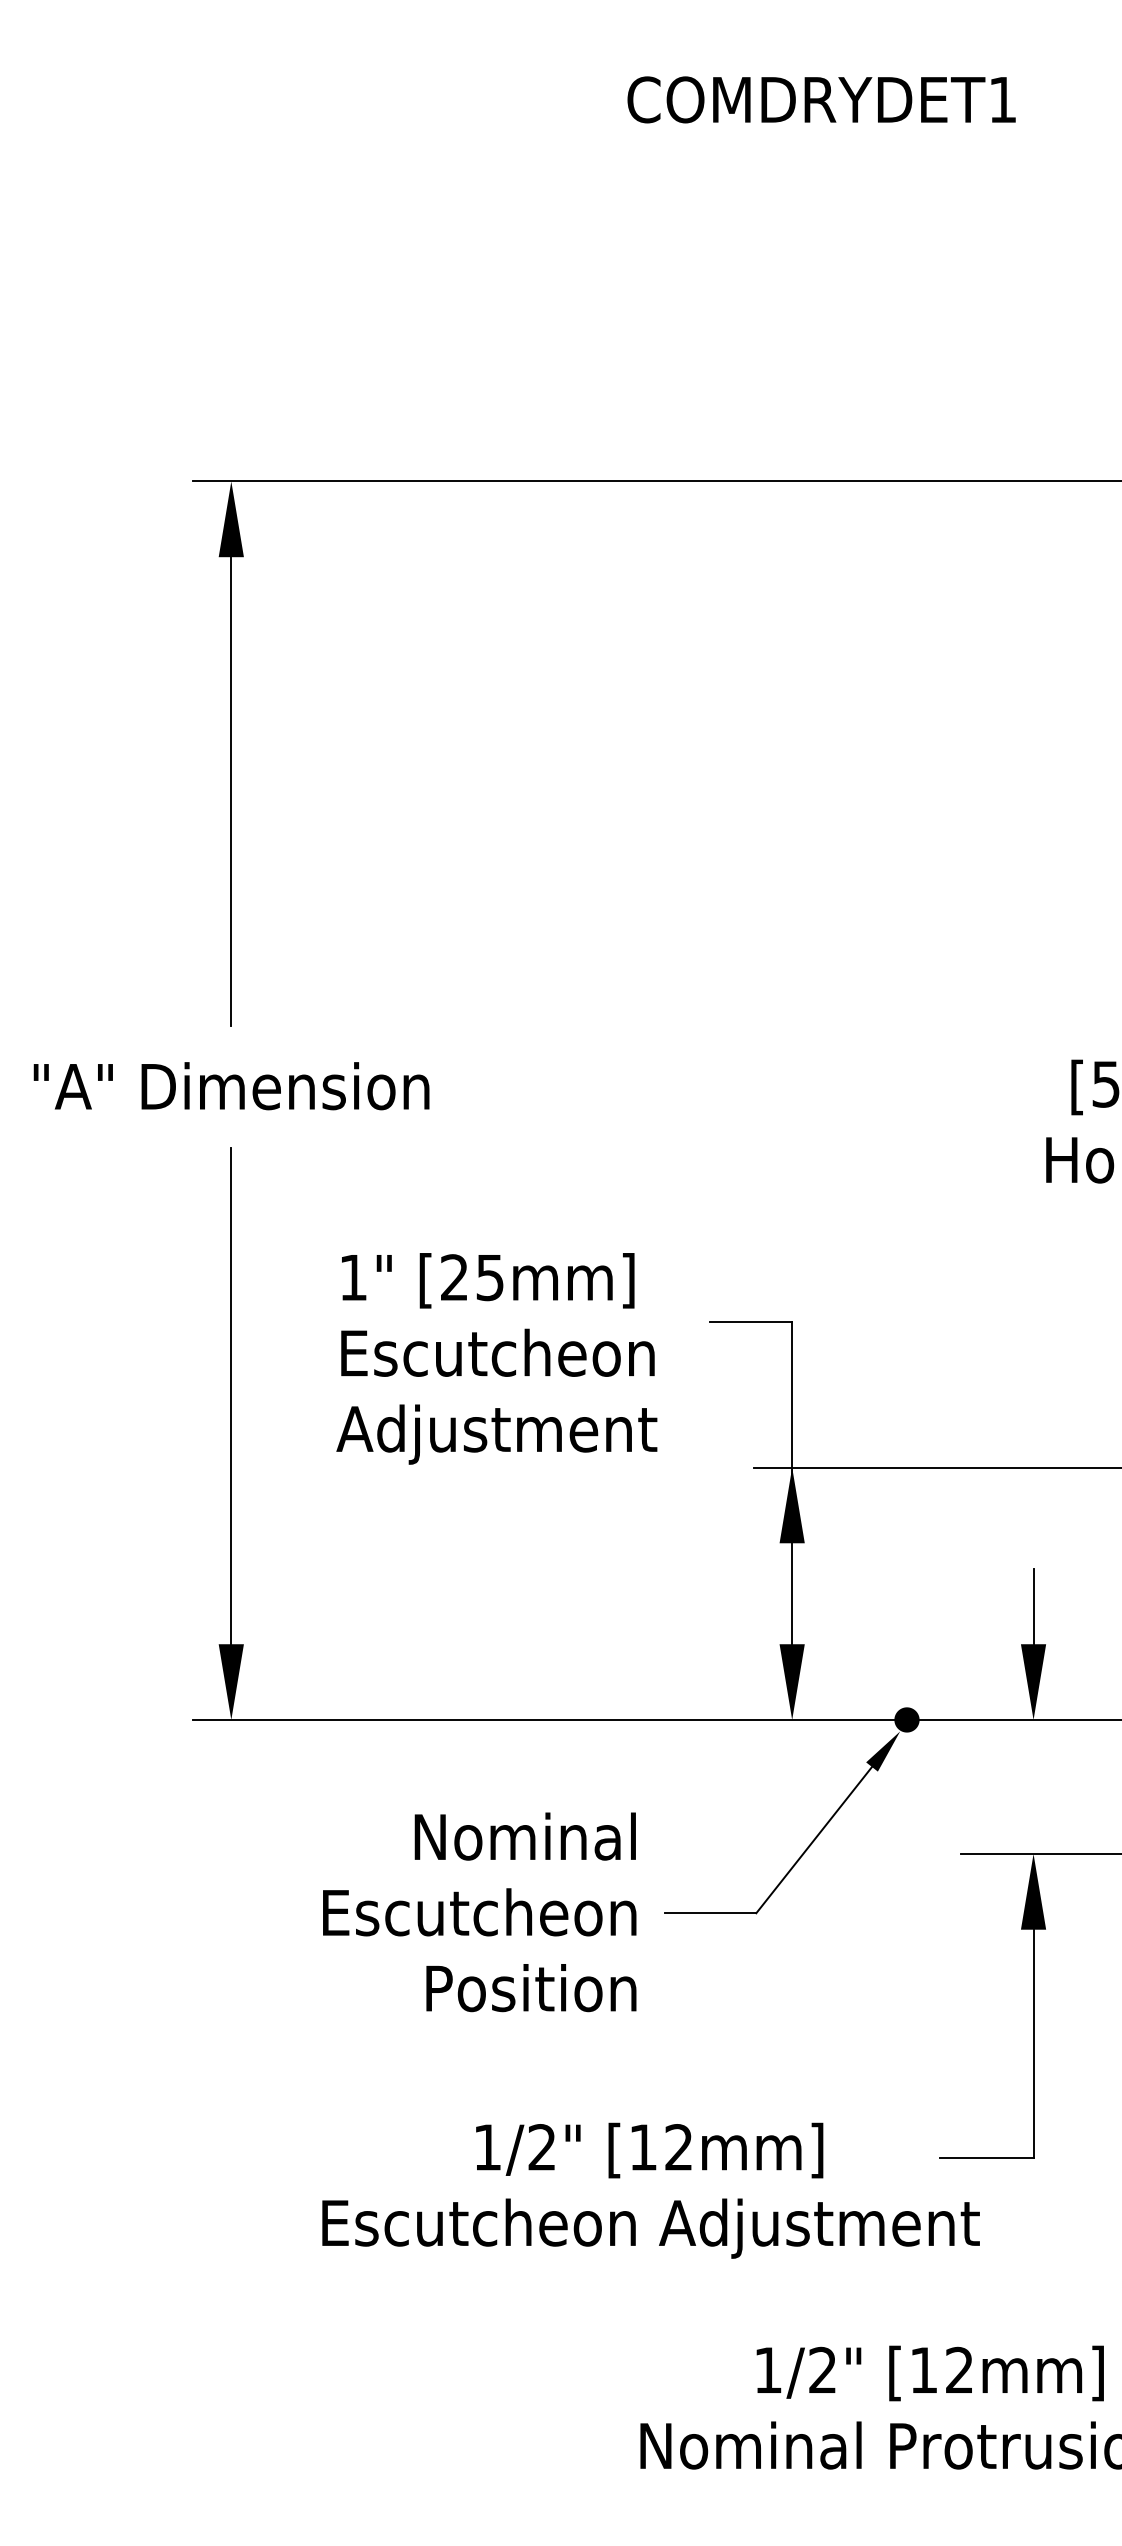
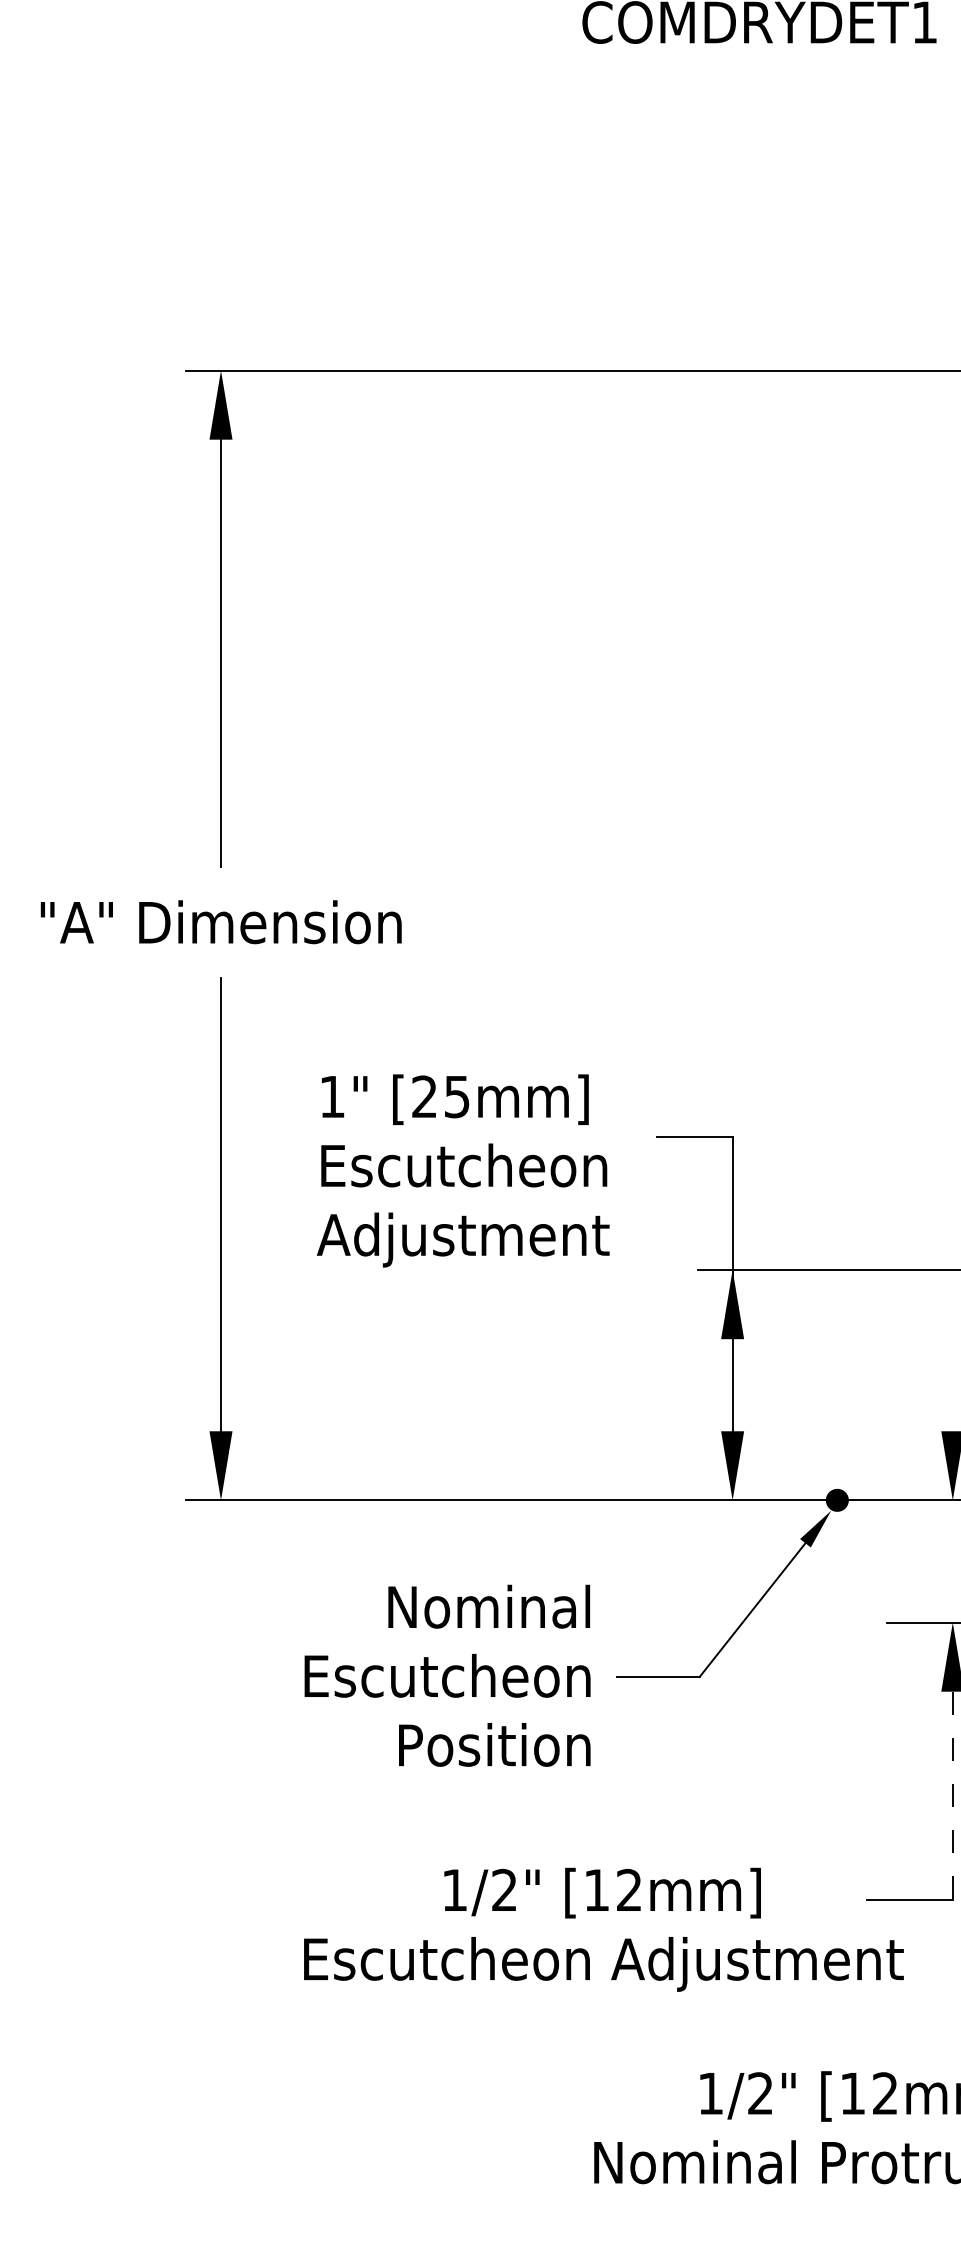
line: (1033, 1606) -> (952, 1396), removed
line: (1033, 2044) -> (952, 1796), solid -> dashed

